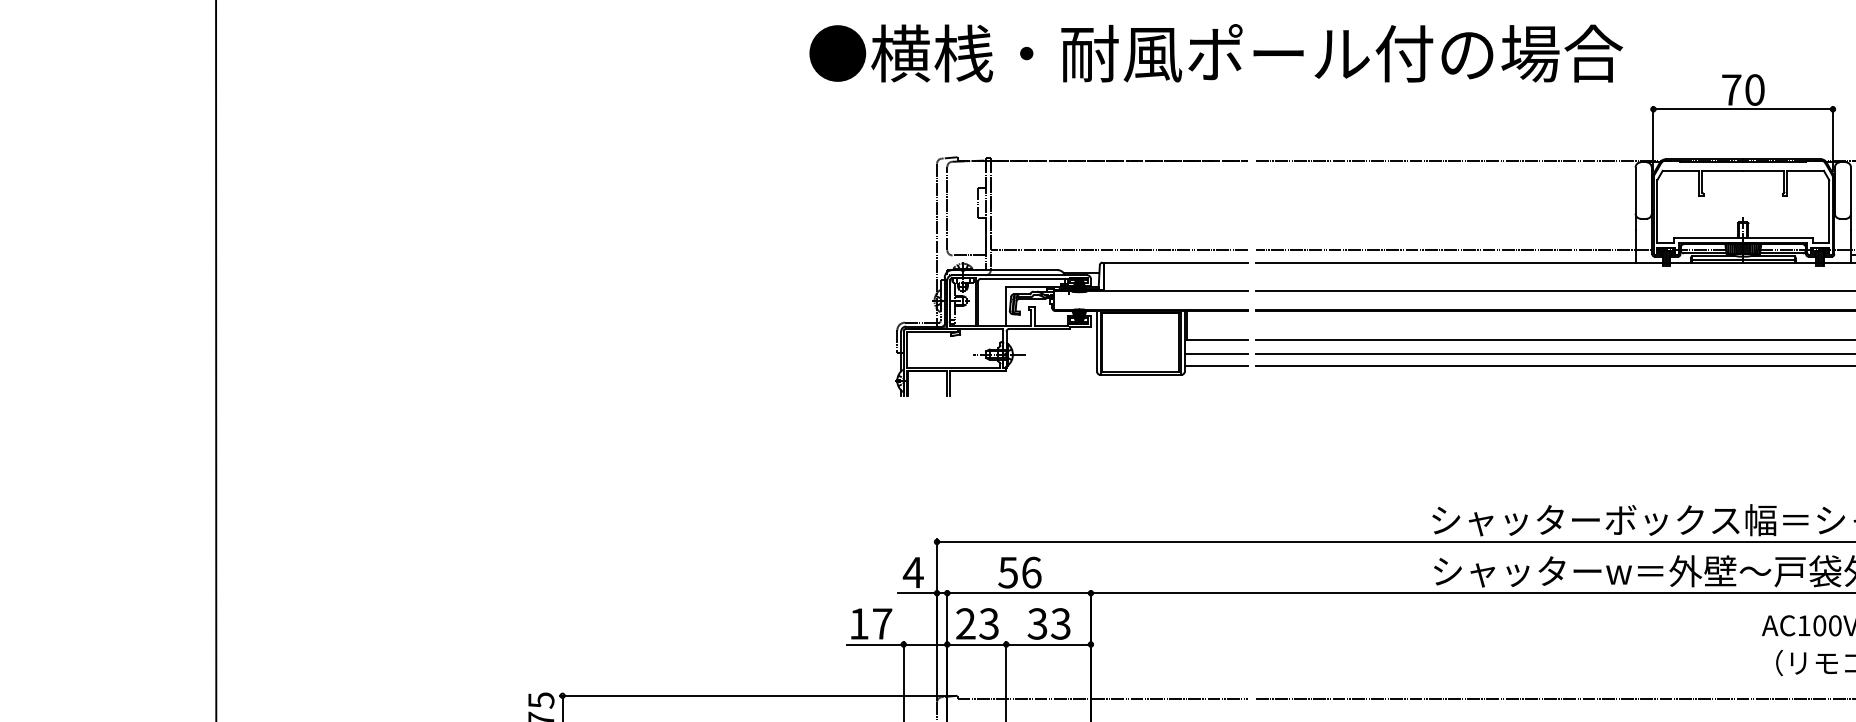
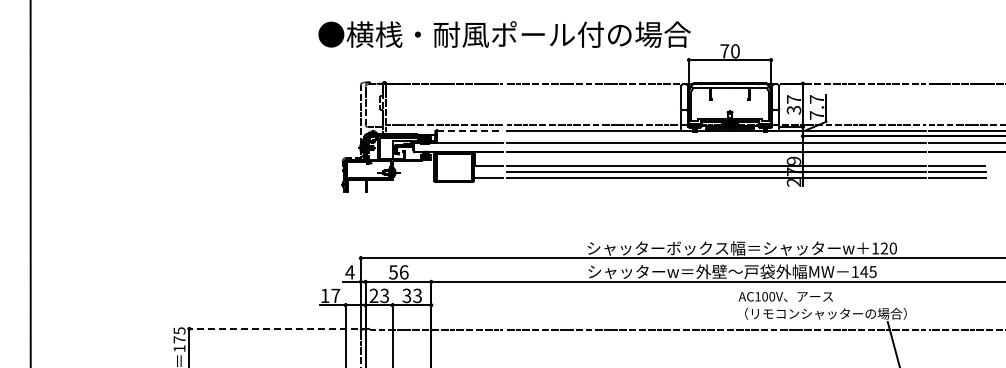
text: (1215, 53) -> (504, 34), moved
line: (1176, 262) -> (470, 130), solid -> dashed
line: (1215, 354) -> (488, 172), removed
line: (757, 695) -> (278, 328), solid -> dashed

